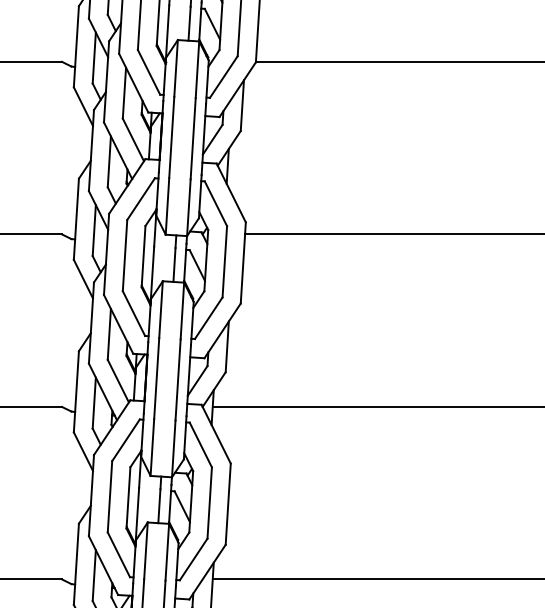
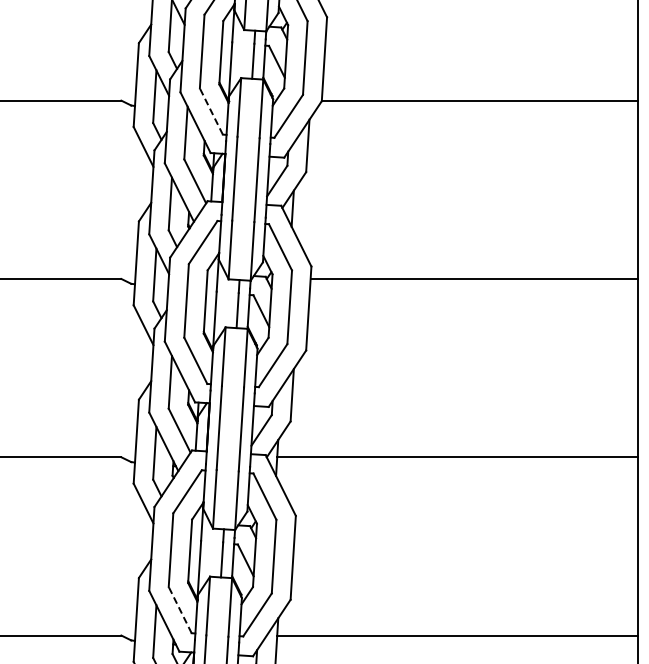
line: (149, 72) -> (211, 111), solid -> dashed
line: (119, 555) -> (180, 610), solid -> dashed

